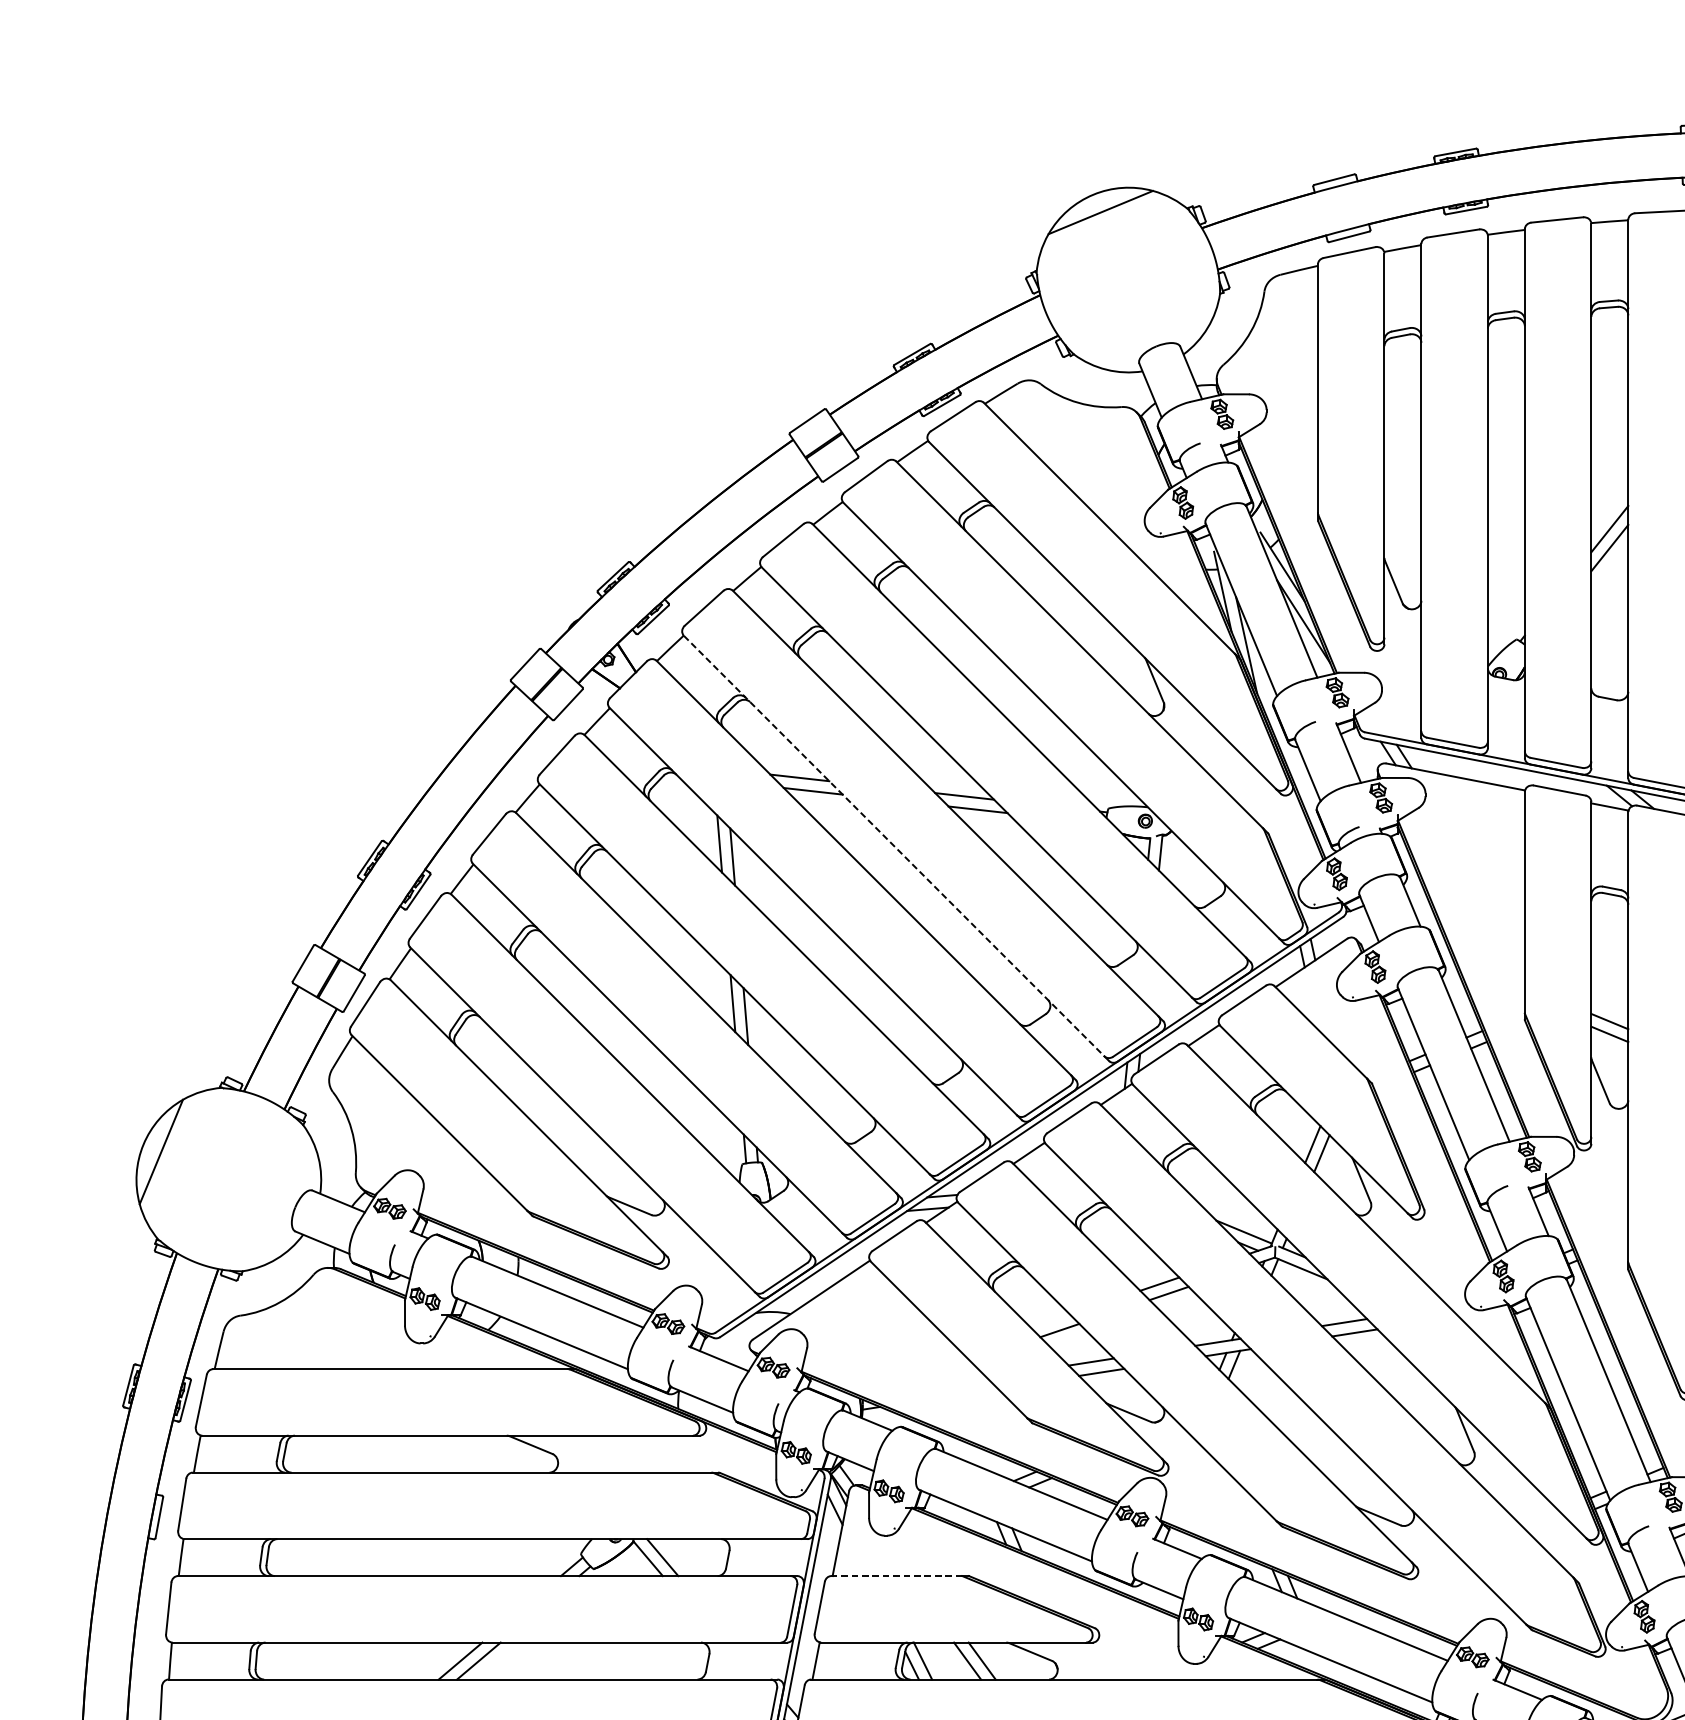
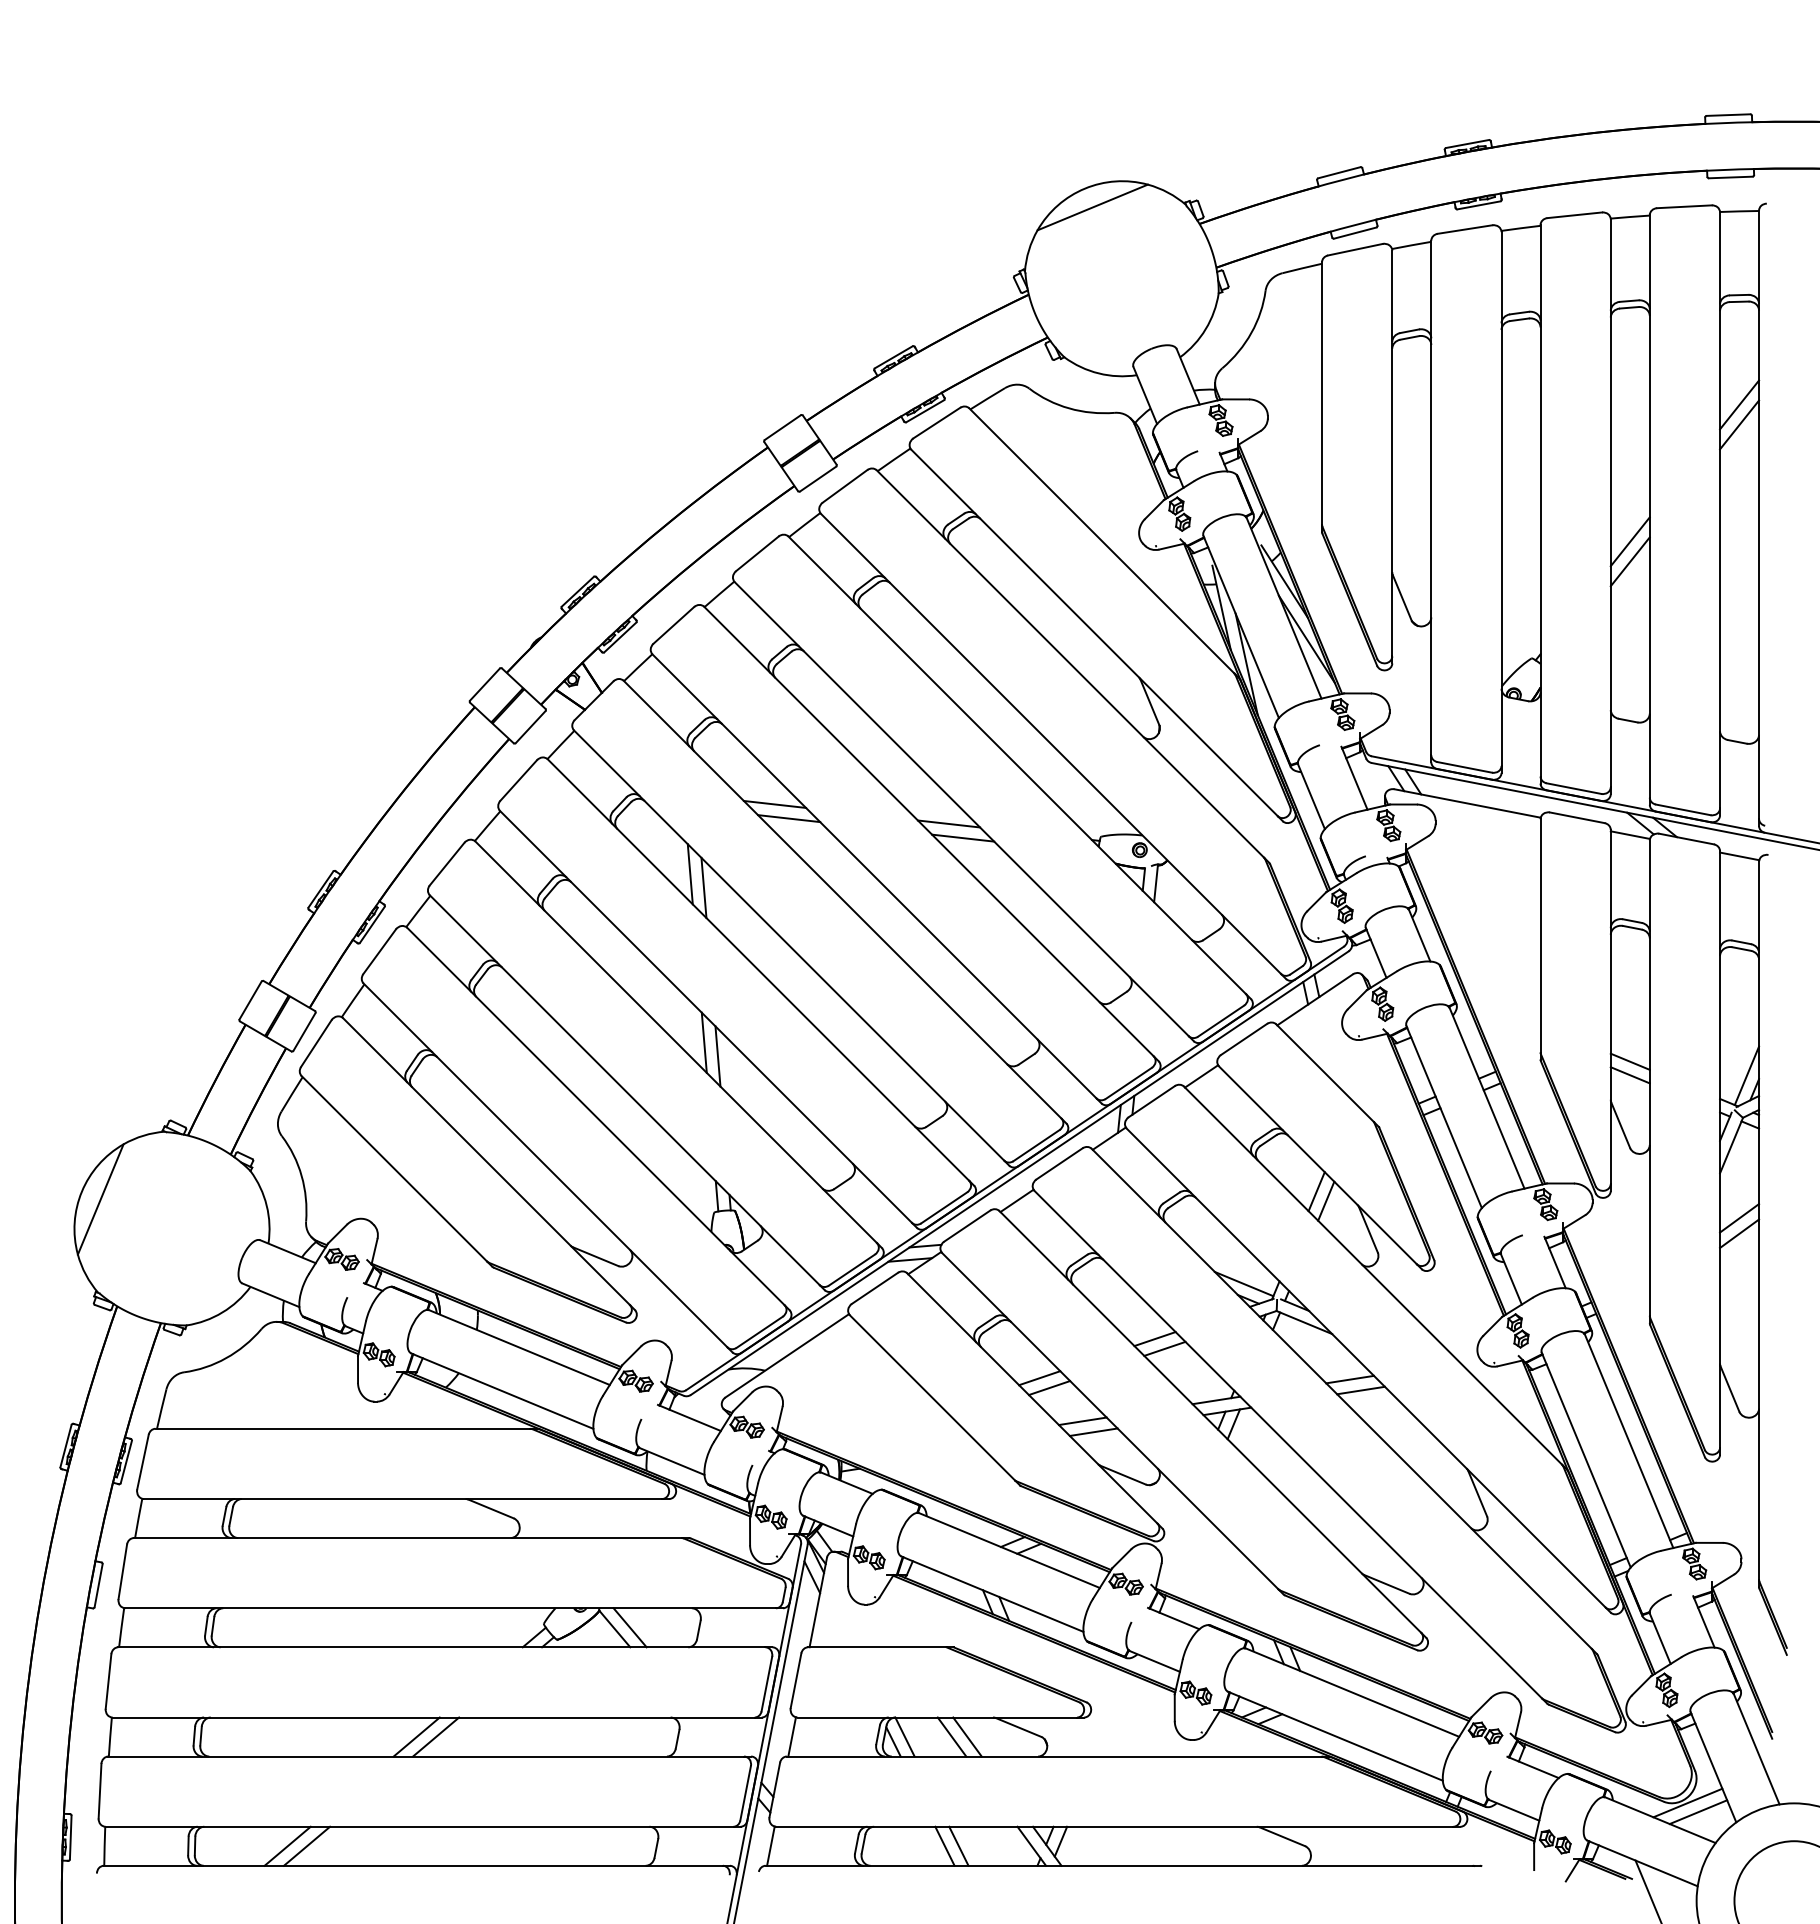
line: (894, 846) -> (874, 876), dashed -> solid
line: (1050, 1321) -> (1039, 1378), added
line: (896, 1576) -> (876, 1647), dashed -> solid

